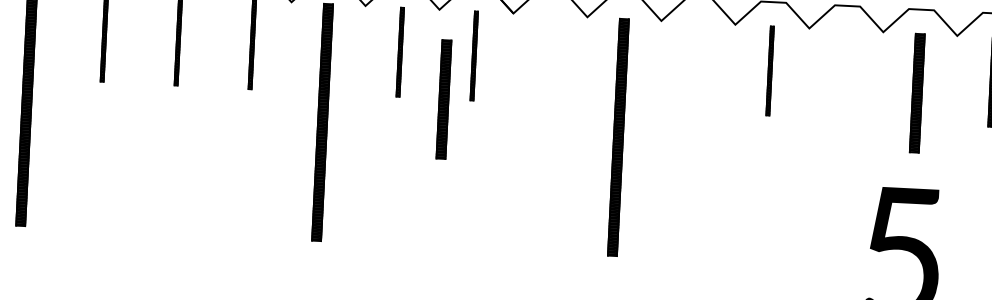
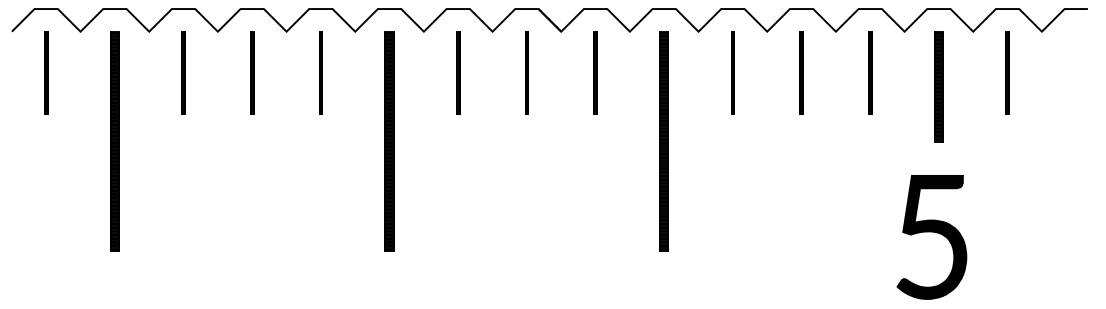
line: (548, 59) -> (595, 72), added
line: (695, 66) -> (732, 72), added
line: (844, 74) -> (870, 72), added
part: (443, 99) -> (500, 114), removed

